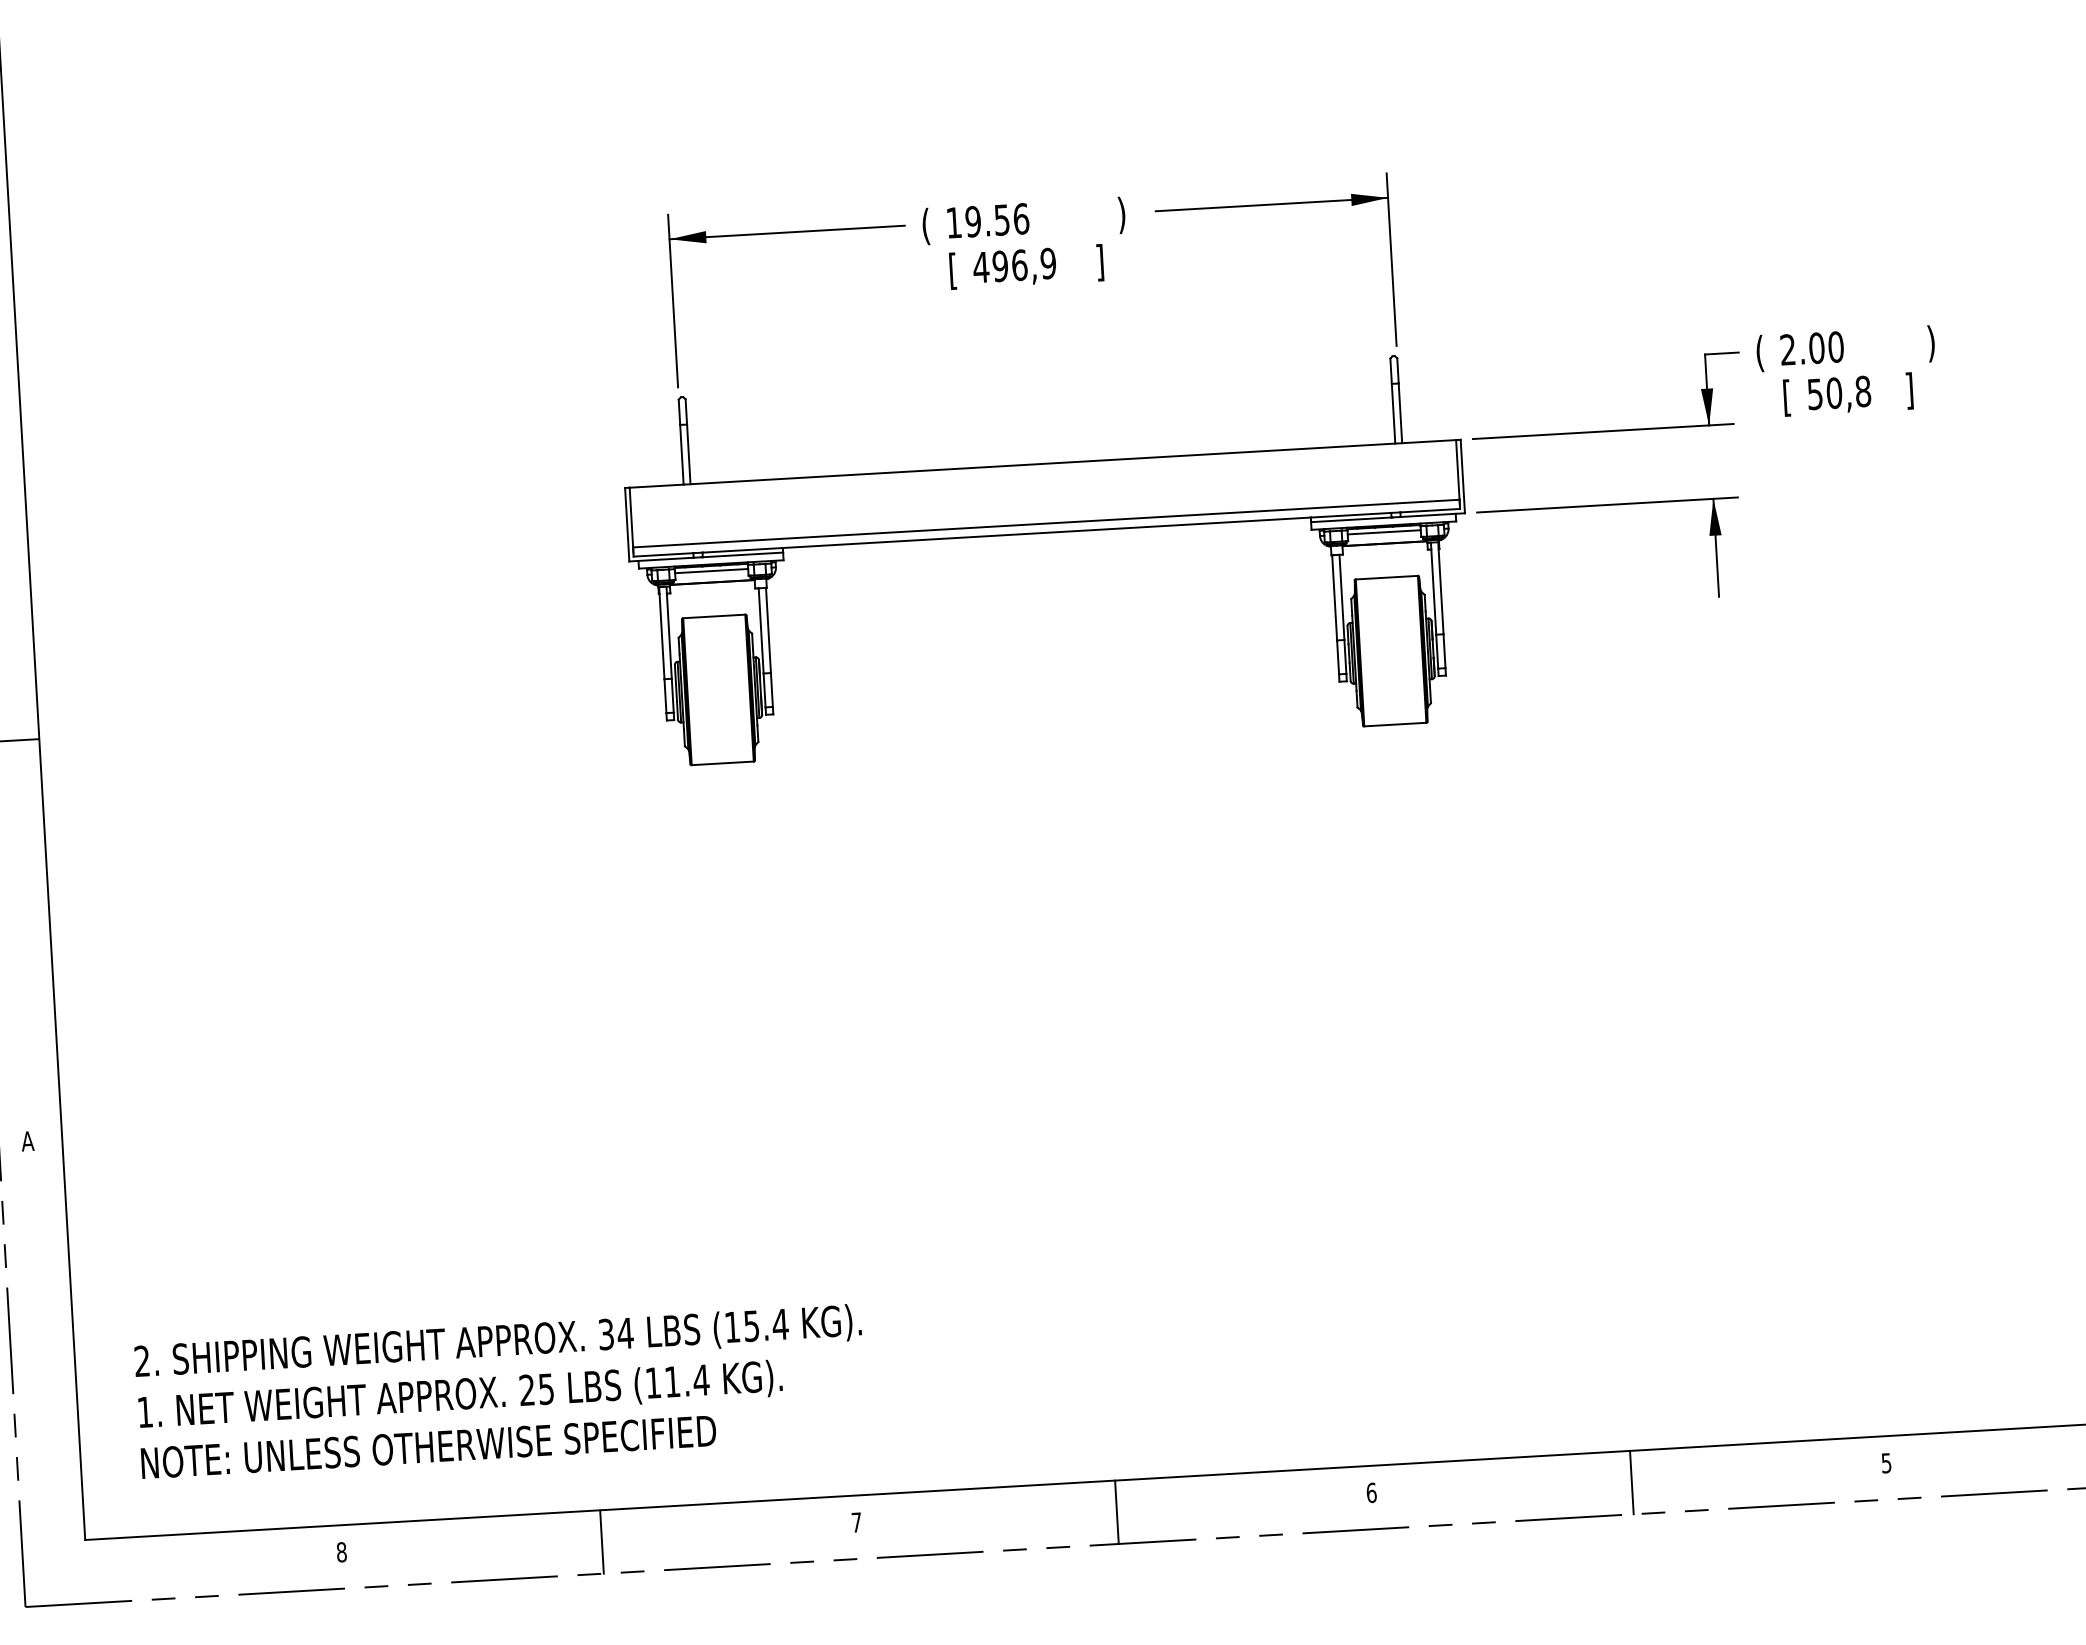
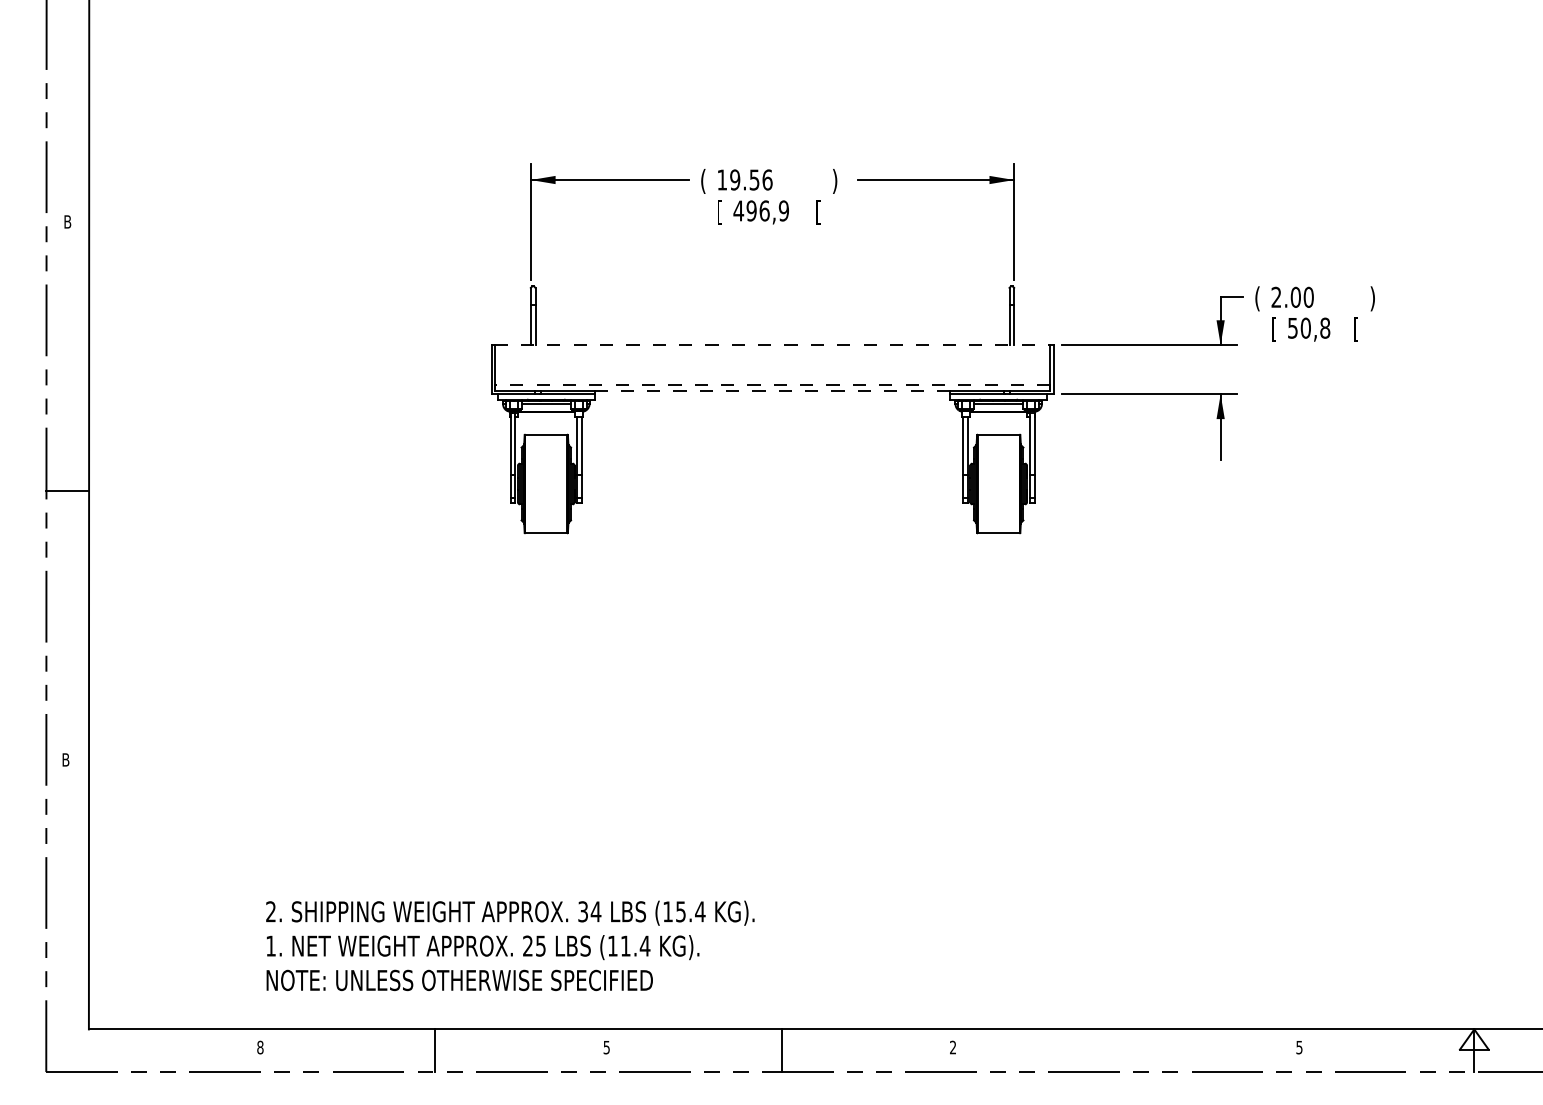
text: (1099, 262) -> (818, 212), ] -> [
text: (1909, 390) -> (1356, 329), ] -> [
line: (1042, 464) -> (772, 345), solid -> dashed
line: (1046, 524) -> (772, 385), solid -> dashed
line: (1046, 532) -> (772, 391), solid -> dashed
text: (27, 1140) -> (65, 759), A -> B
text: (501, 1390) -> (510, 945), moved
line: (1631, 1482) -> (1127, 1050), removed
text: (1372, 1492) -> (953, 1047), 6 -> 2
text: (856, 1522) -> (606, 1047), 7 -> 5

